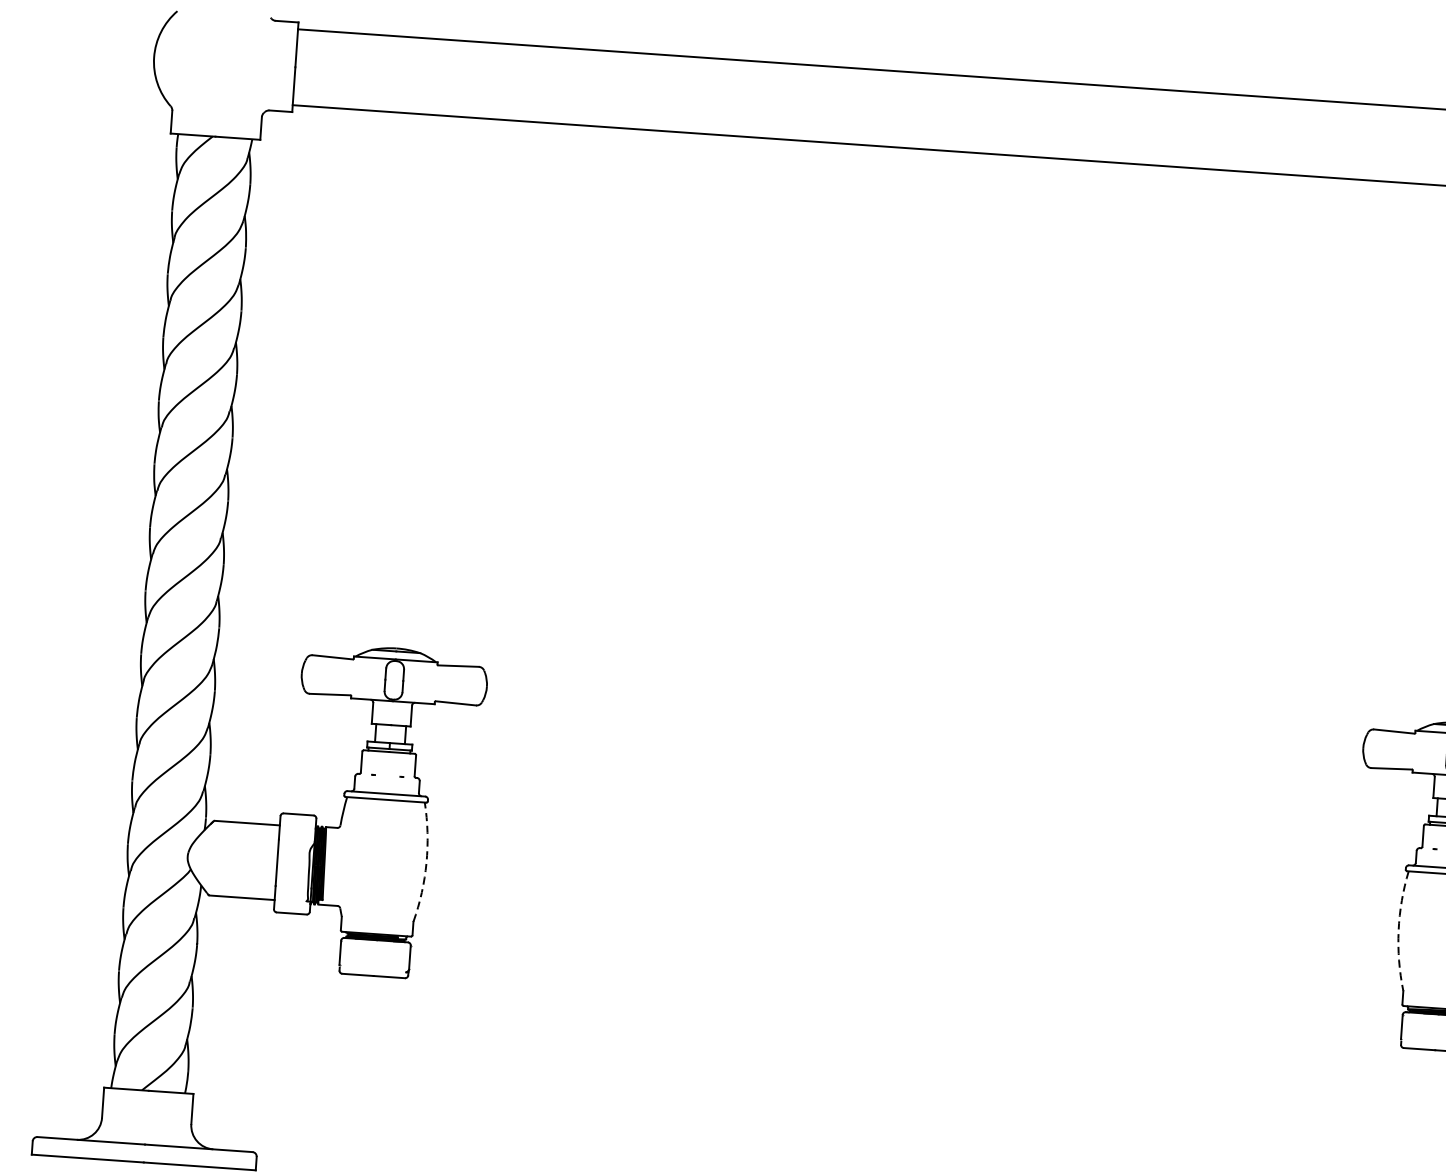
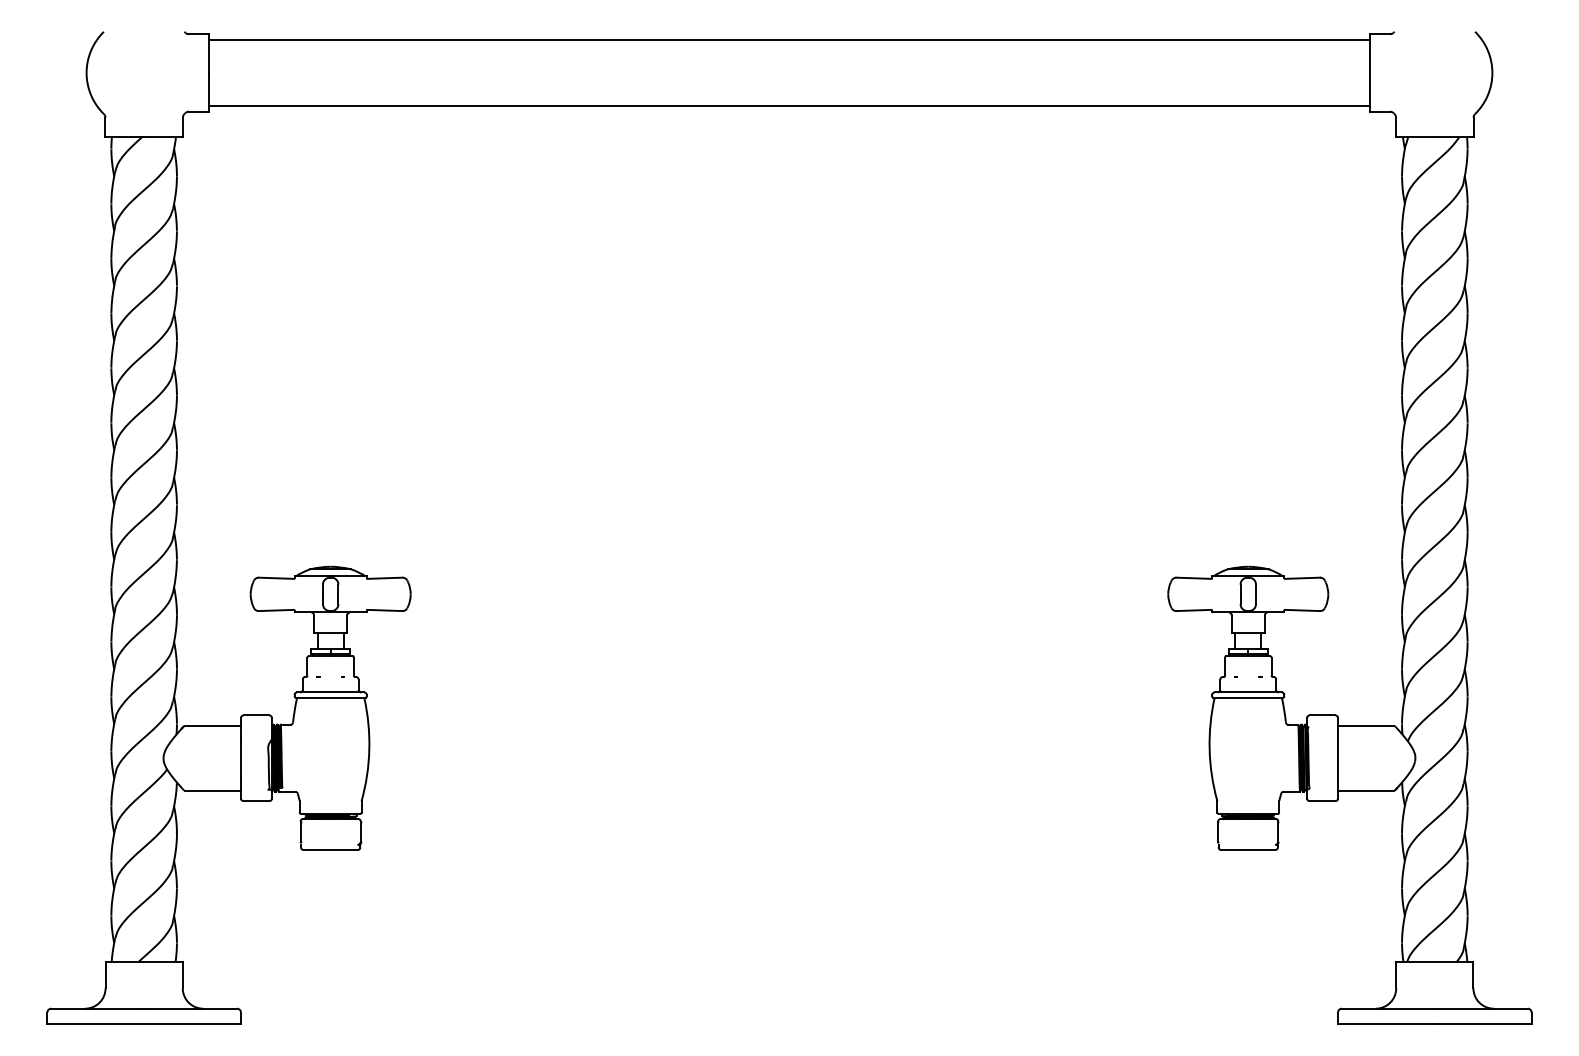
arc: (426, 862) -> (369, 749), dashed -> solid
arc: (1398, 930) -> (1209, 749), dashed -> solid

